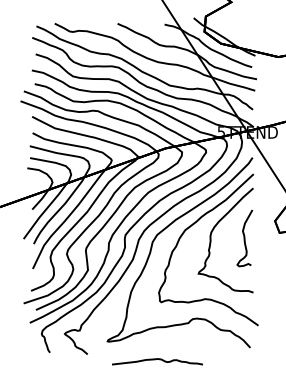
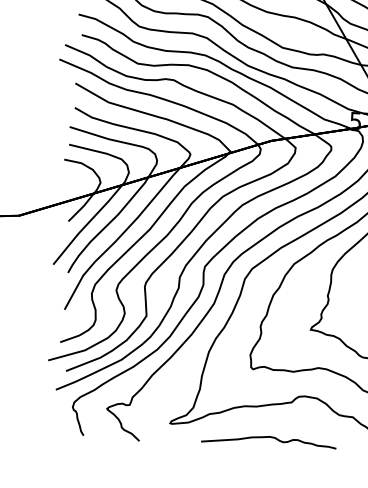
curve: (157, 359) -> (269, 437), moved

